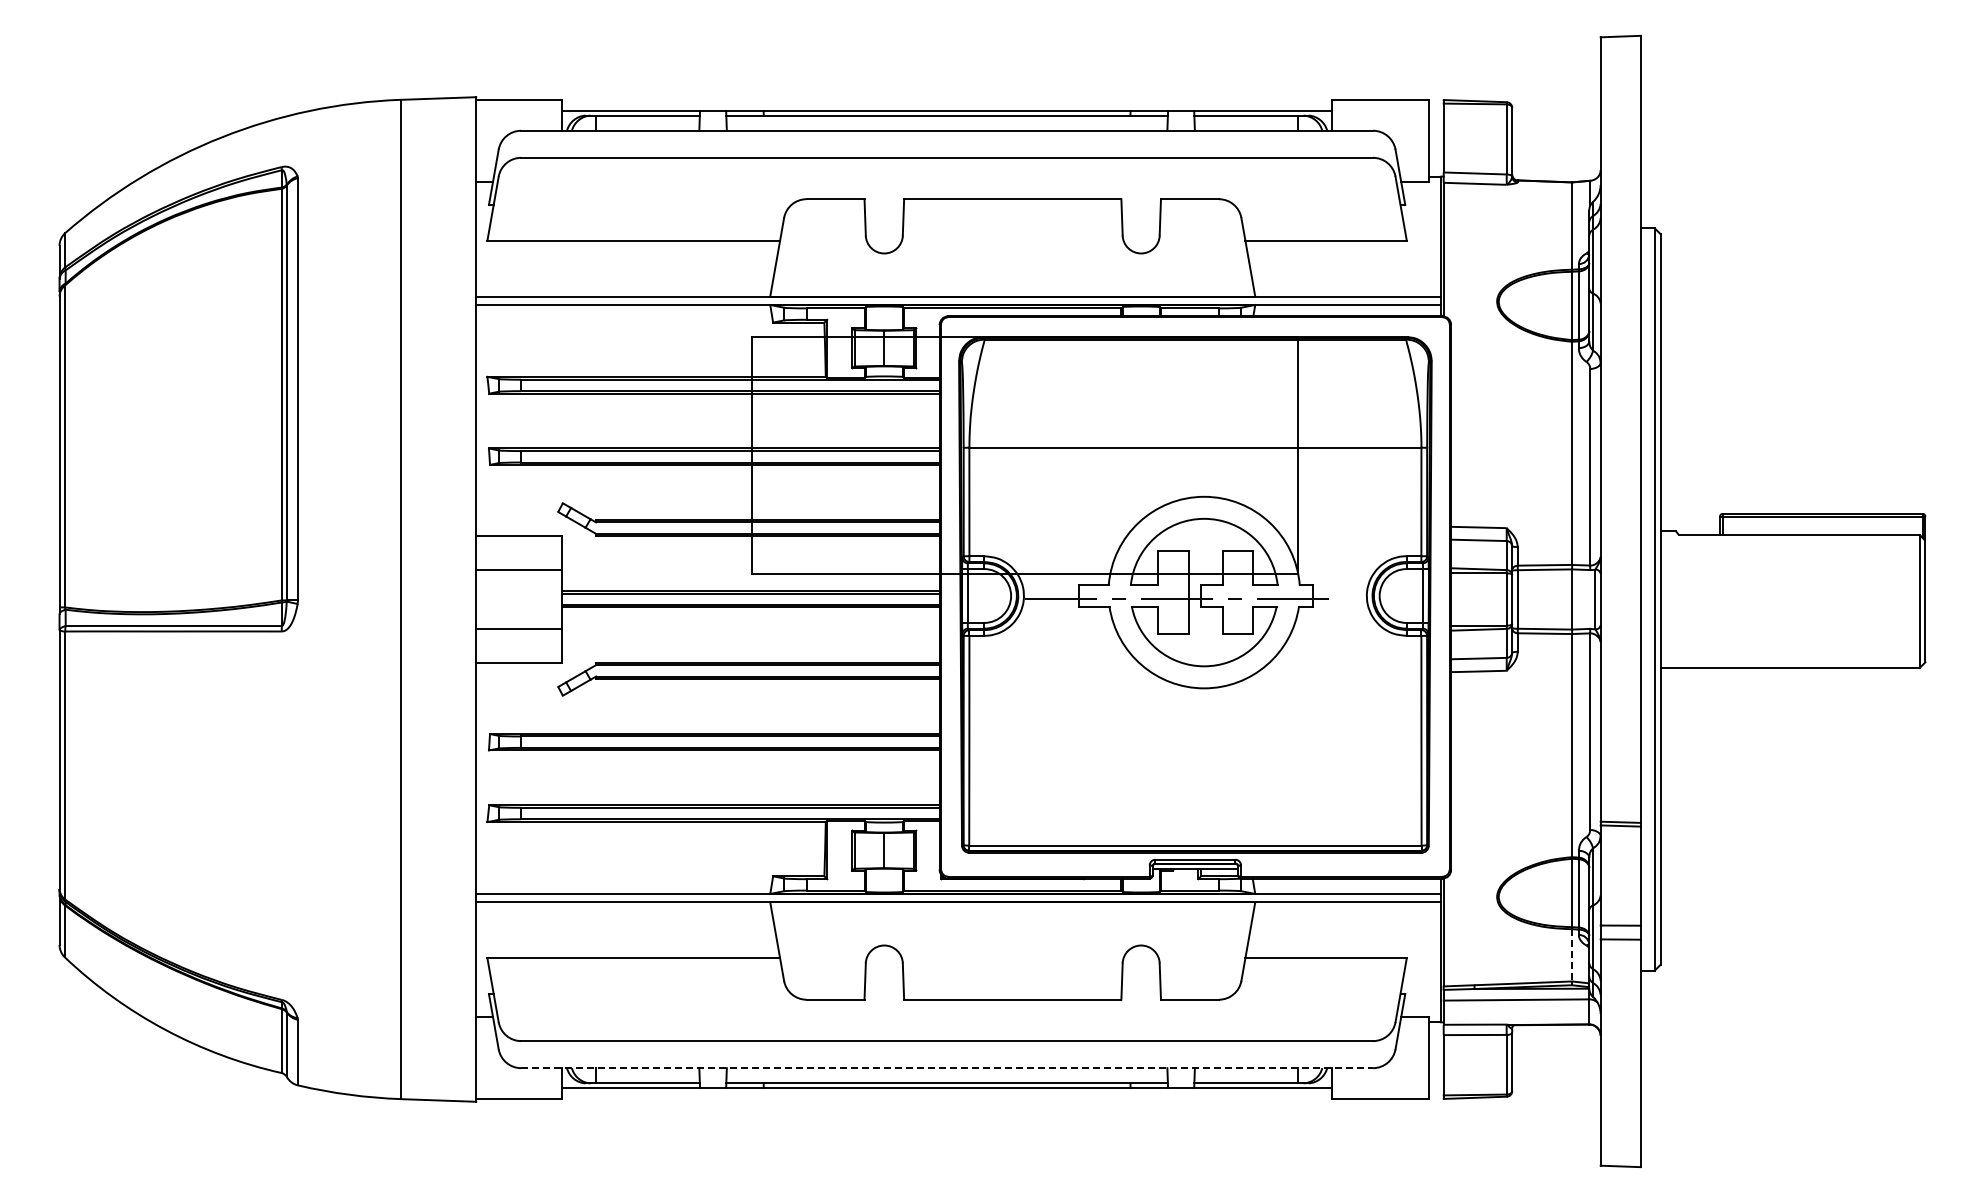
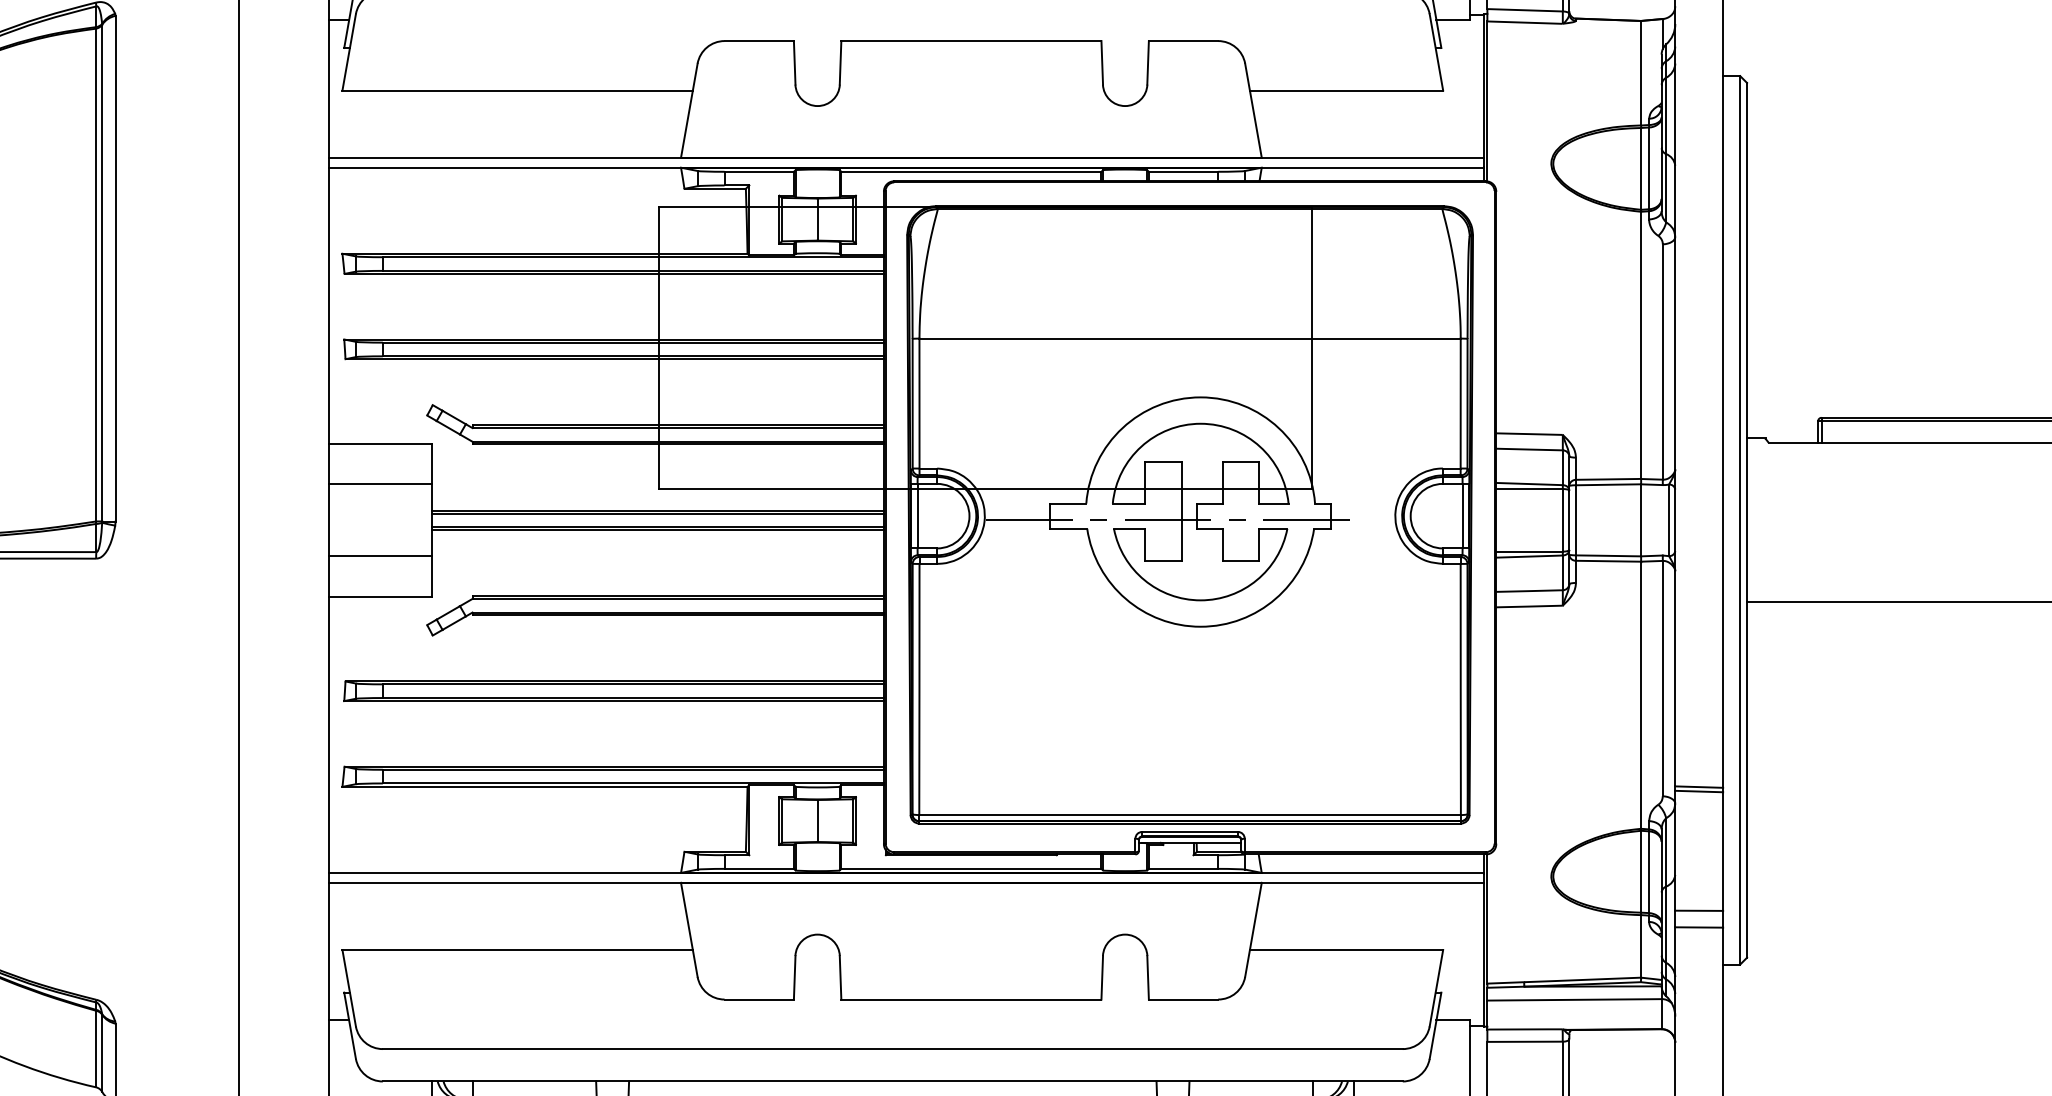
line: (1572, 955) -> (1641, 946), dashed -> solid
line: (947, 1068) -> (893, 1081), dashed -> solid

